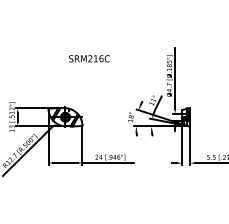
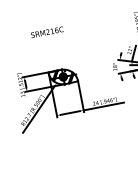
text: (89, 58) -> (47, 32), moved

